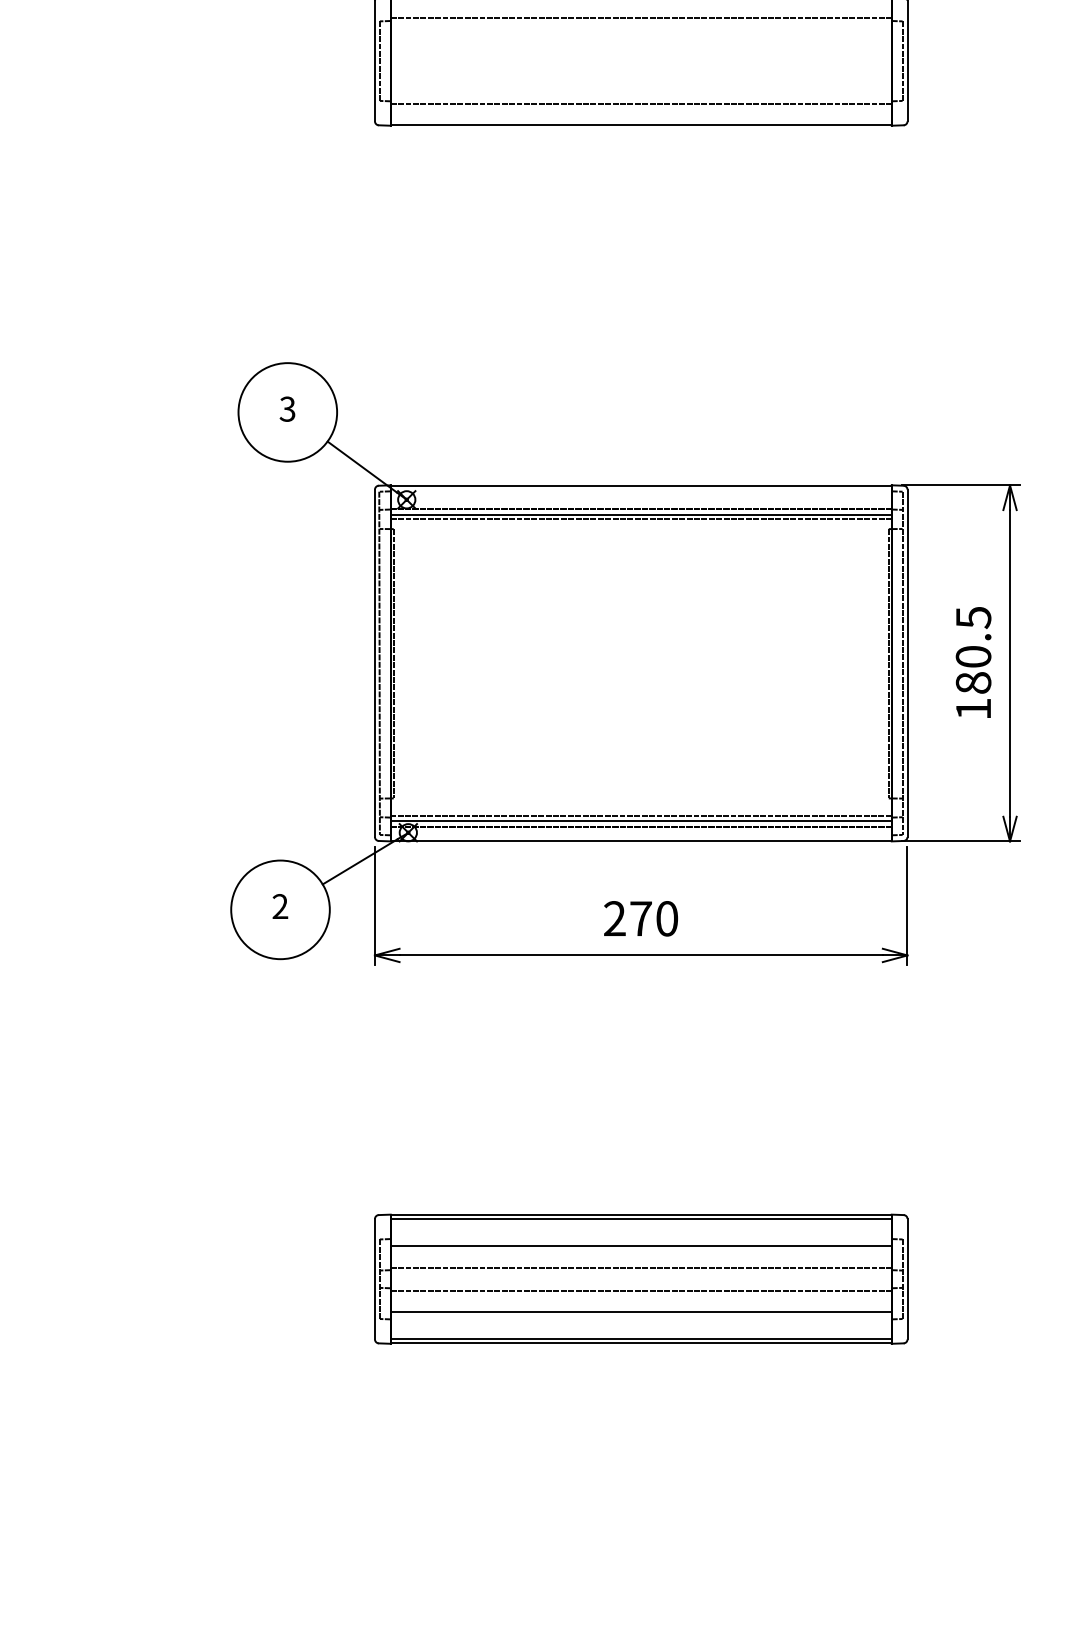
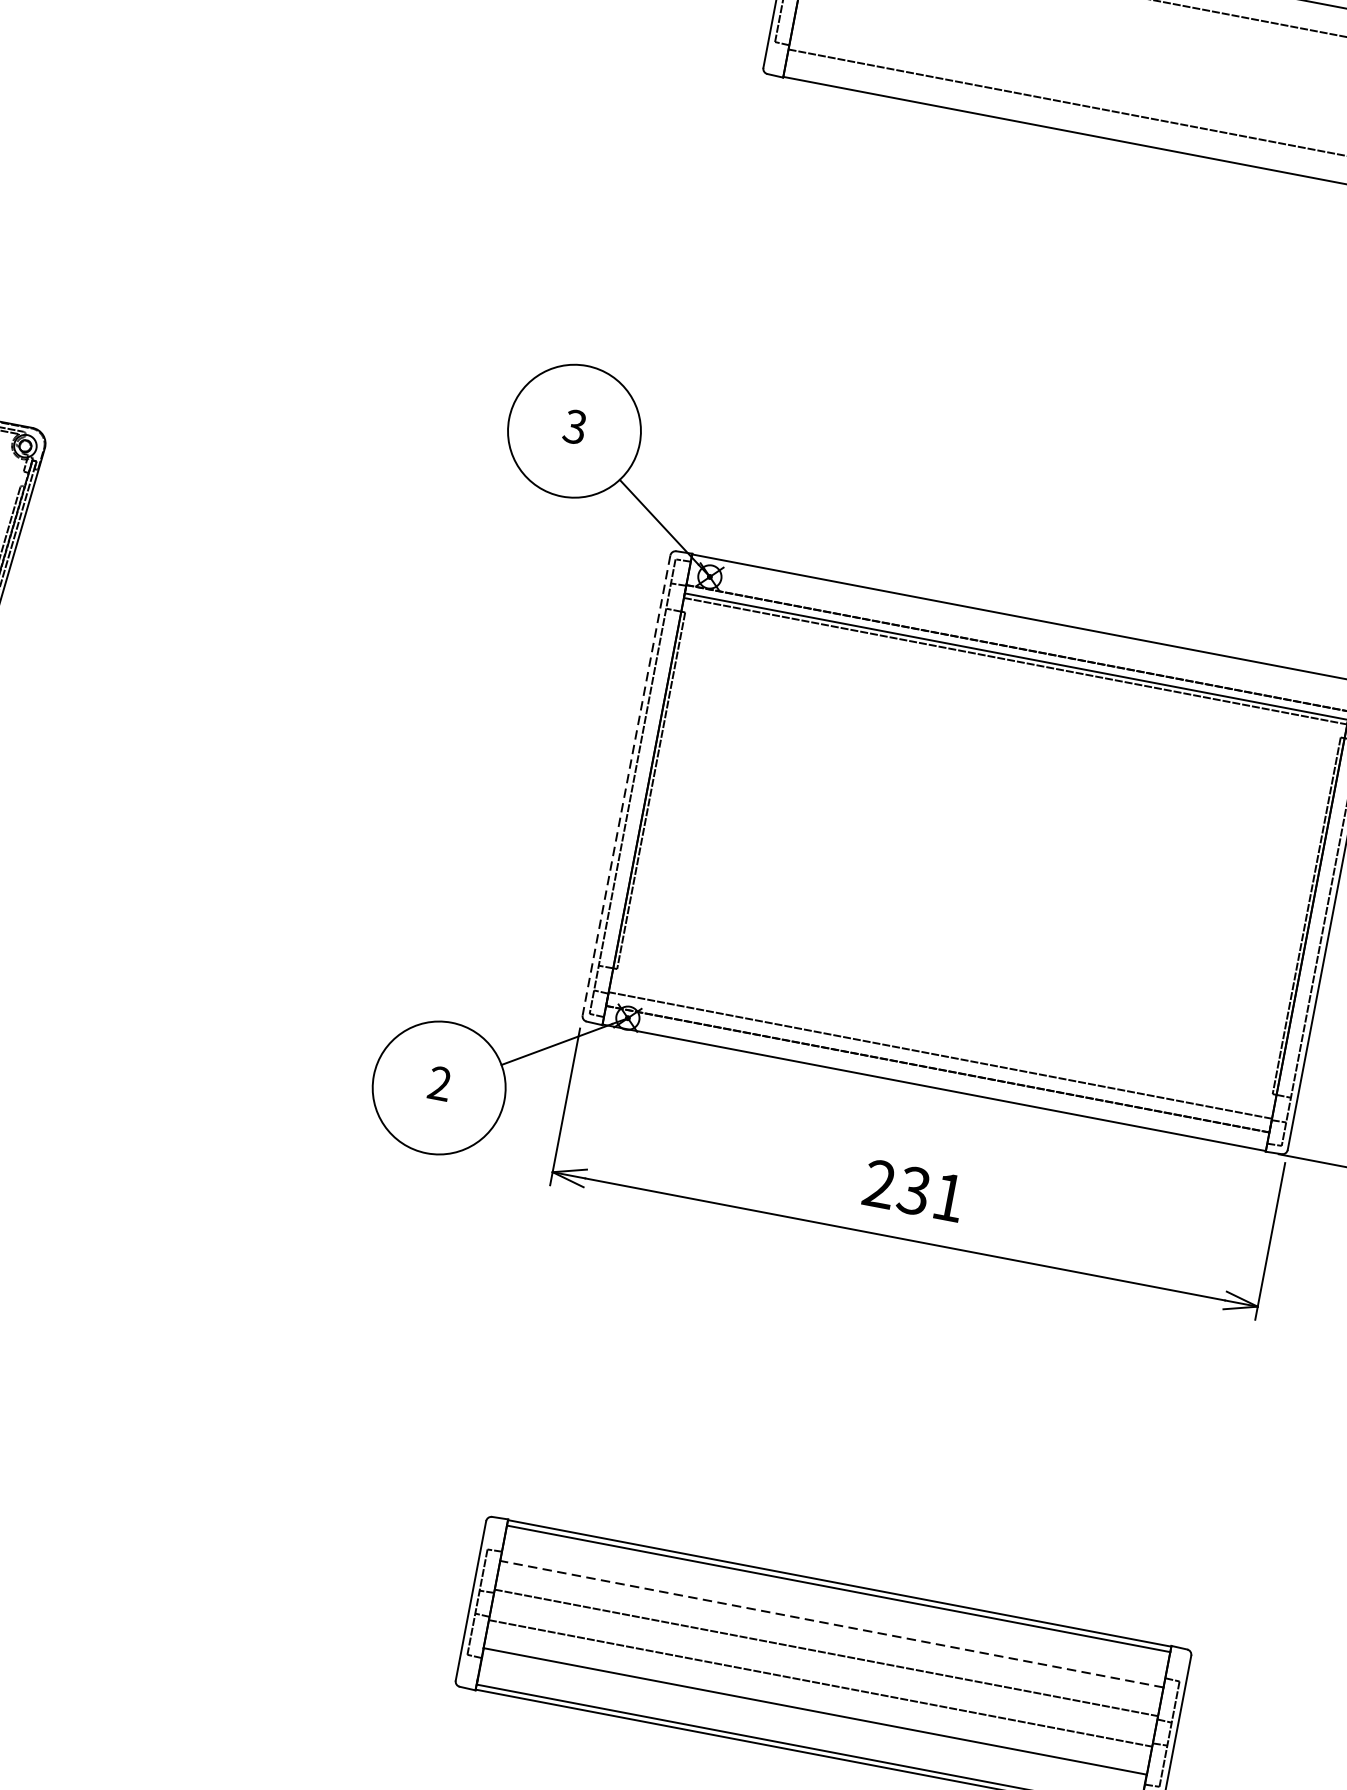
line: (374, 663) -> (625, 785), solid -> dashed
line: (640, 821) -> (938, 1061), removed
text: (653, 918) -> (930, 1193), 270 -> 231
line: (640, 1246) -> (830, 1624), solid -> dashed

